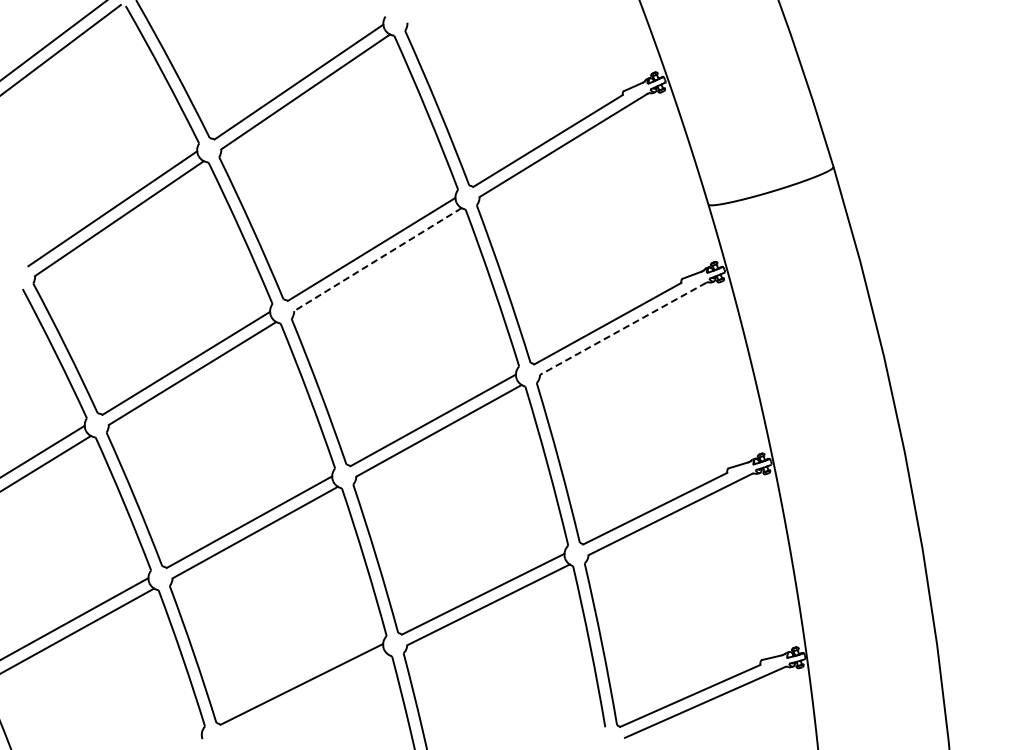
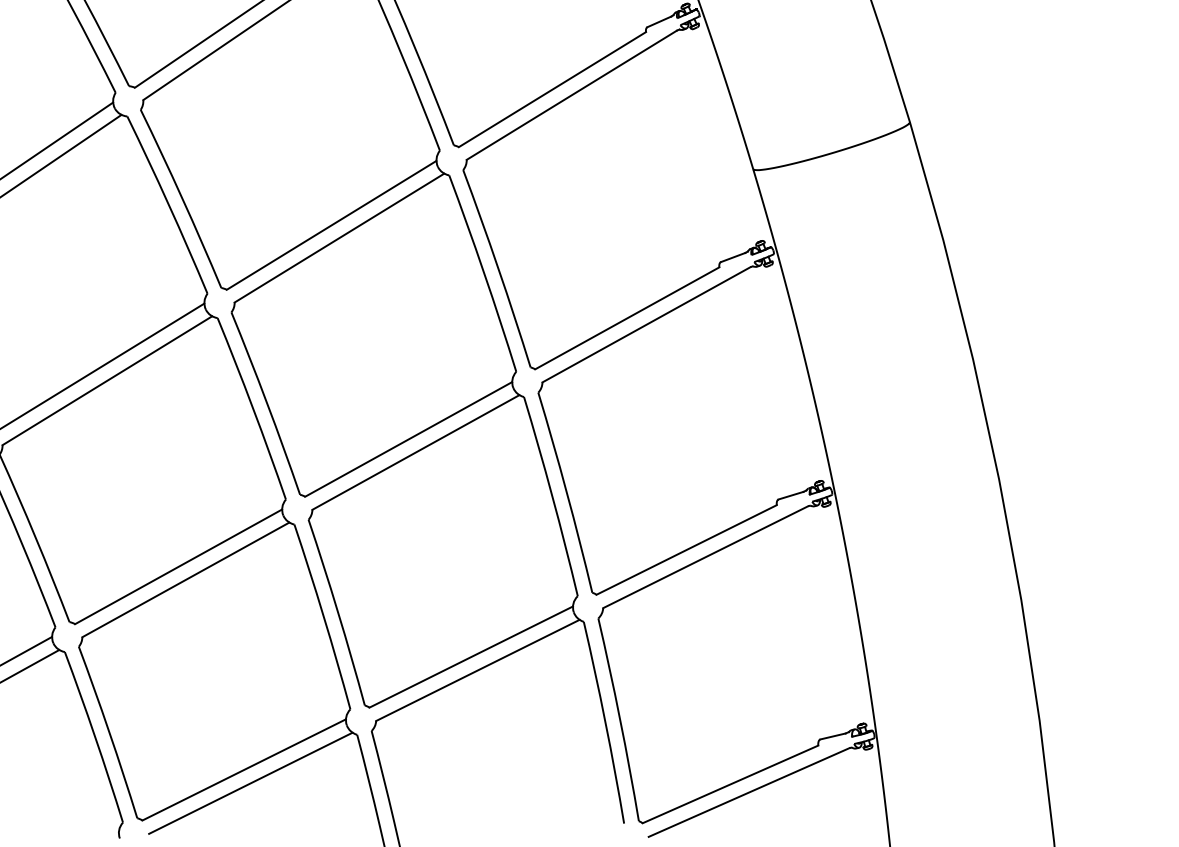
line: (377, 259) -> (338, 237), dashed -> solid
line: (623, 328) -> (646, 324), dashed -> solid
line: (306, 694) -> (250, 782), added

